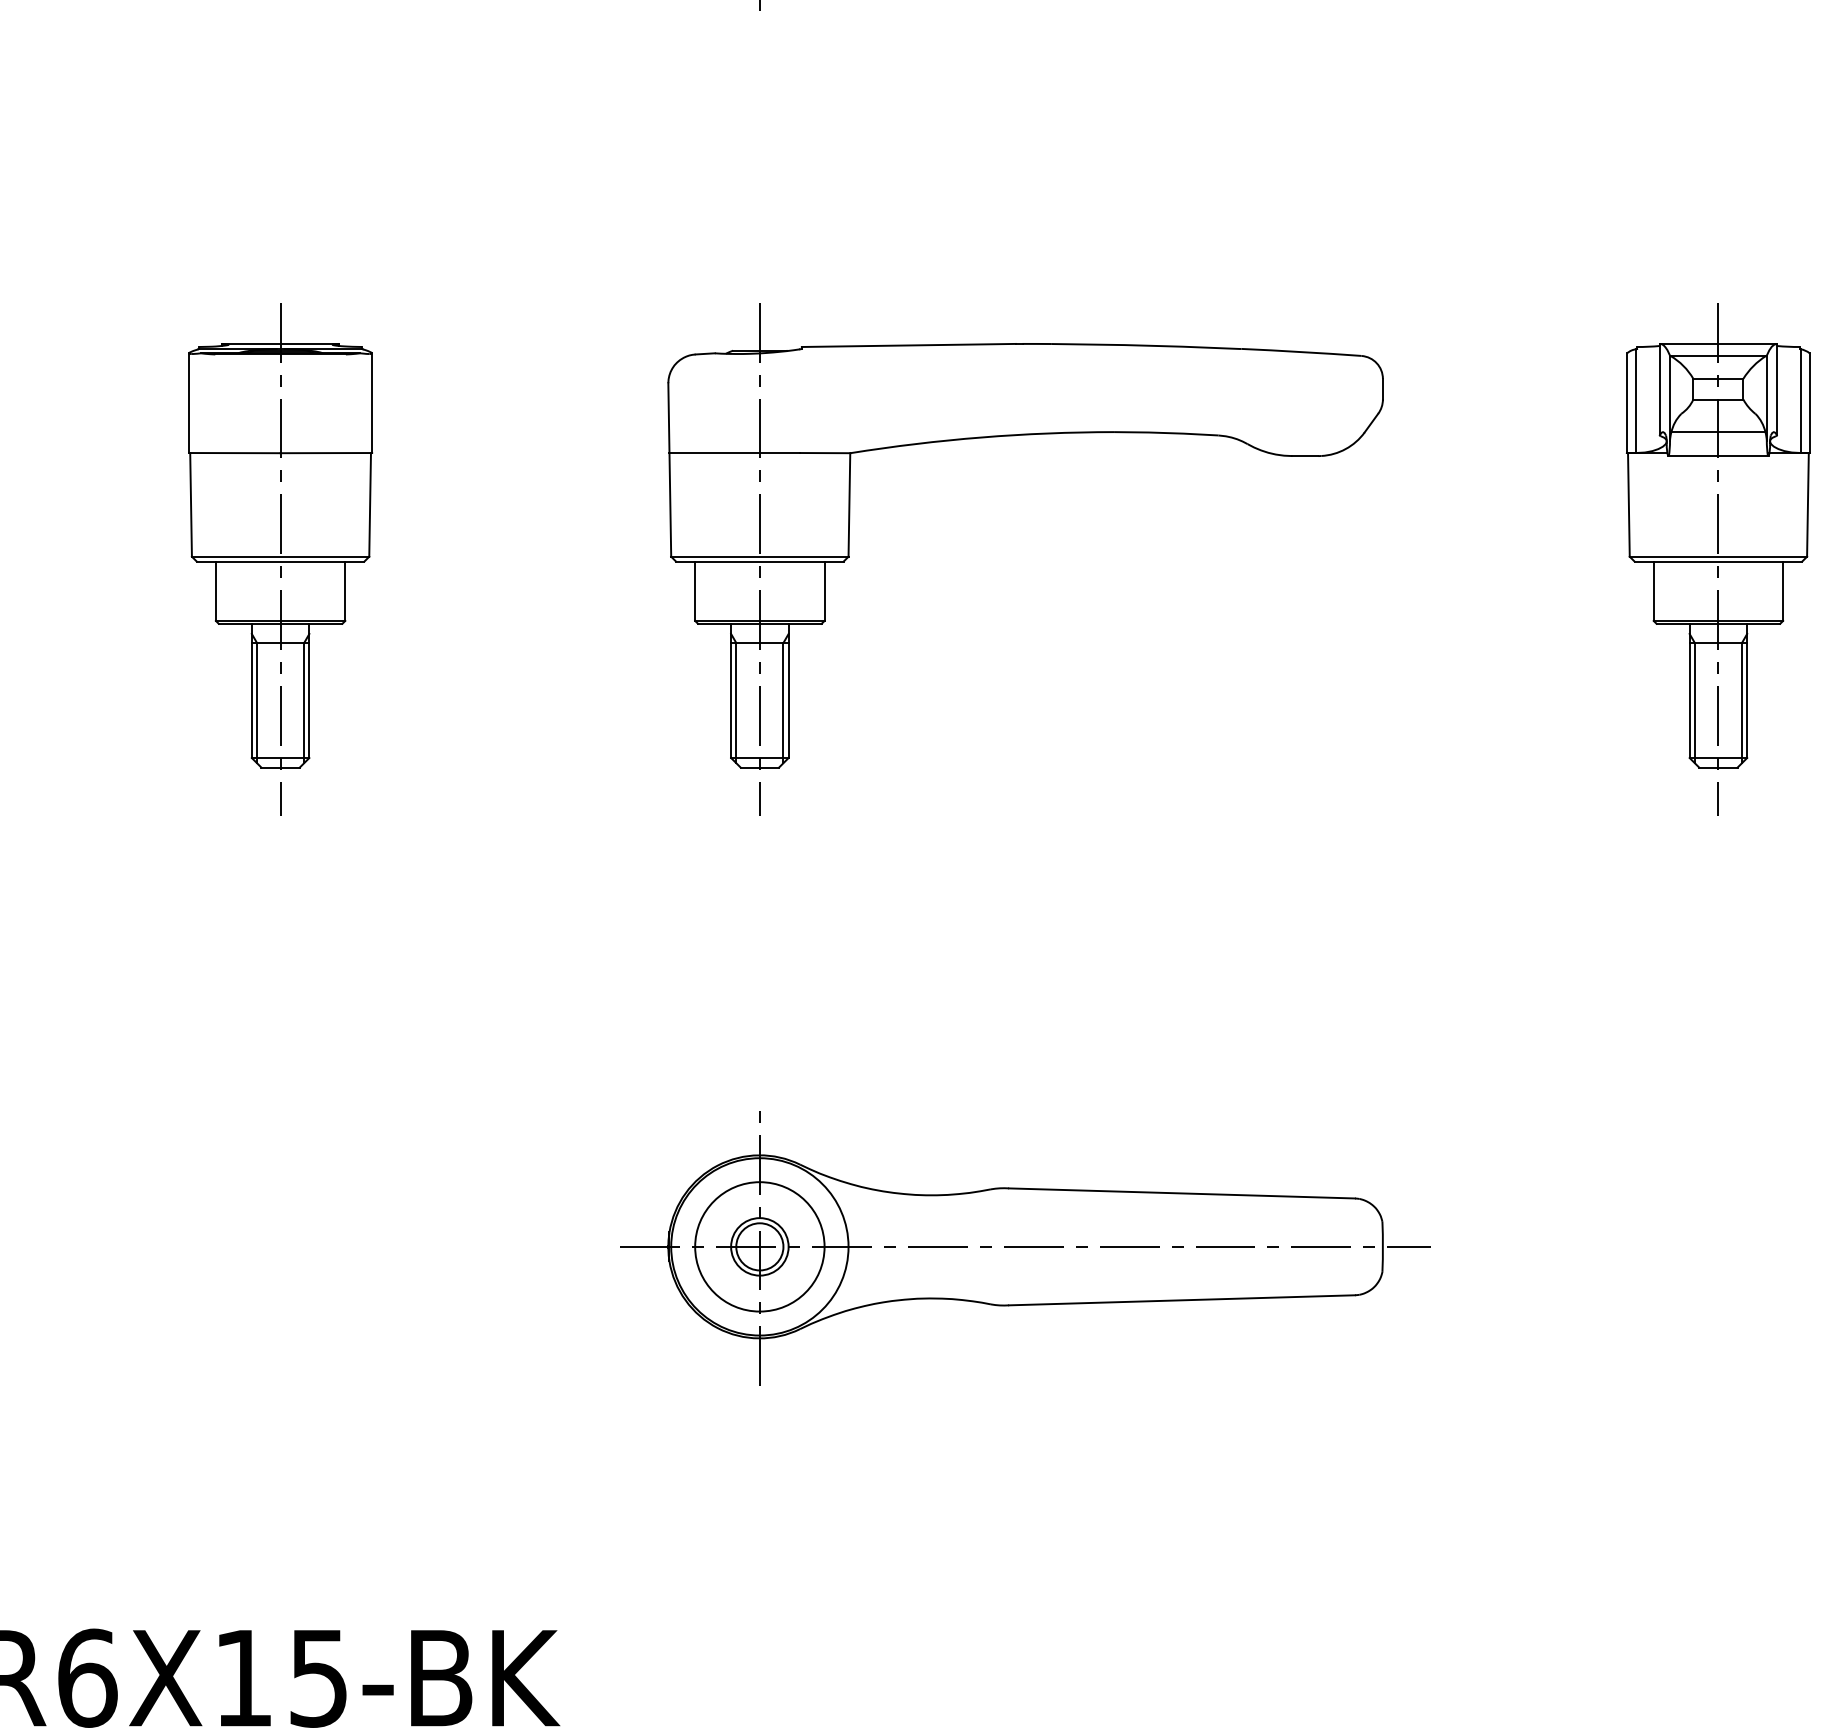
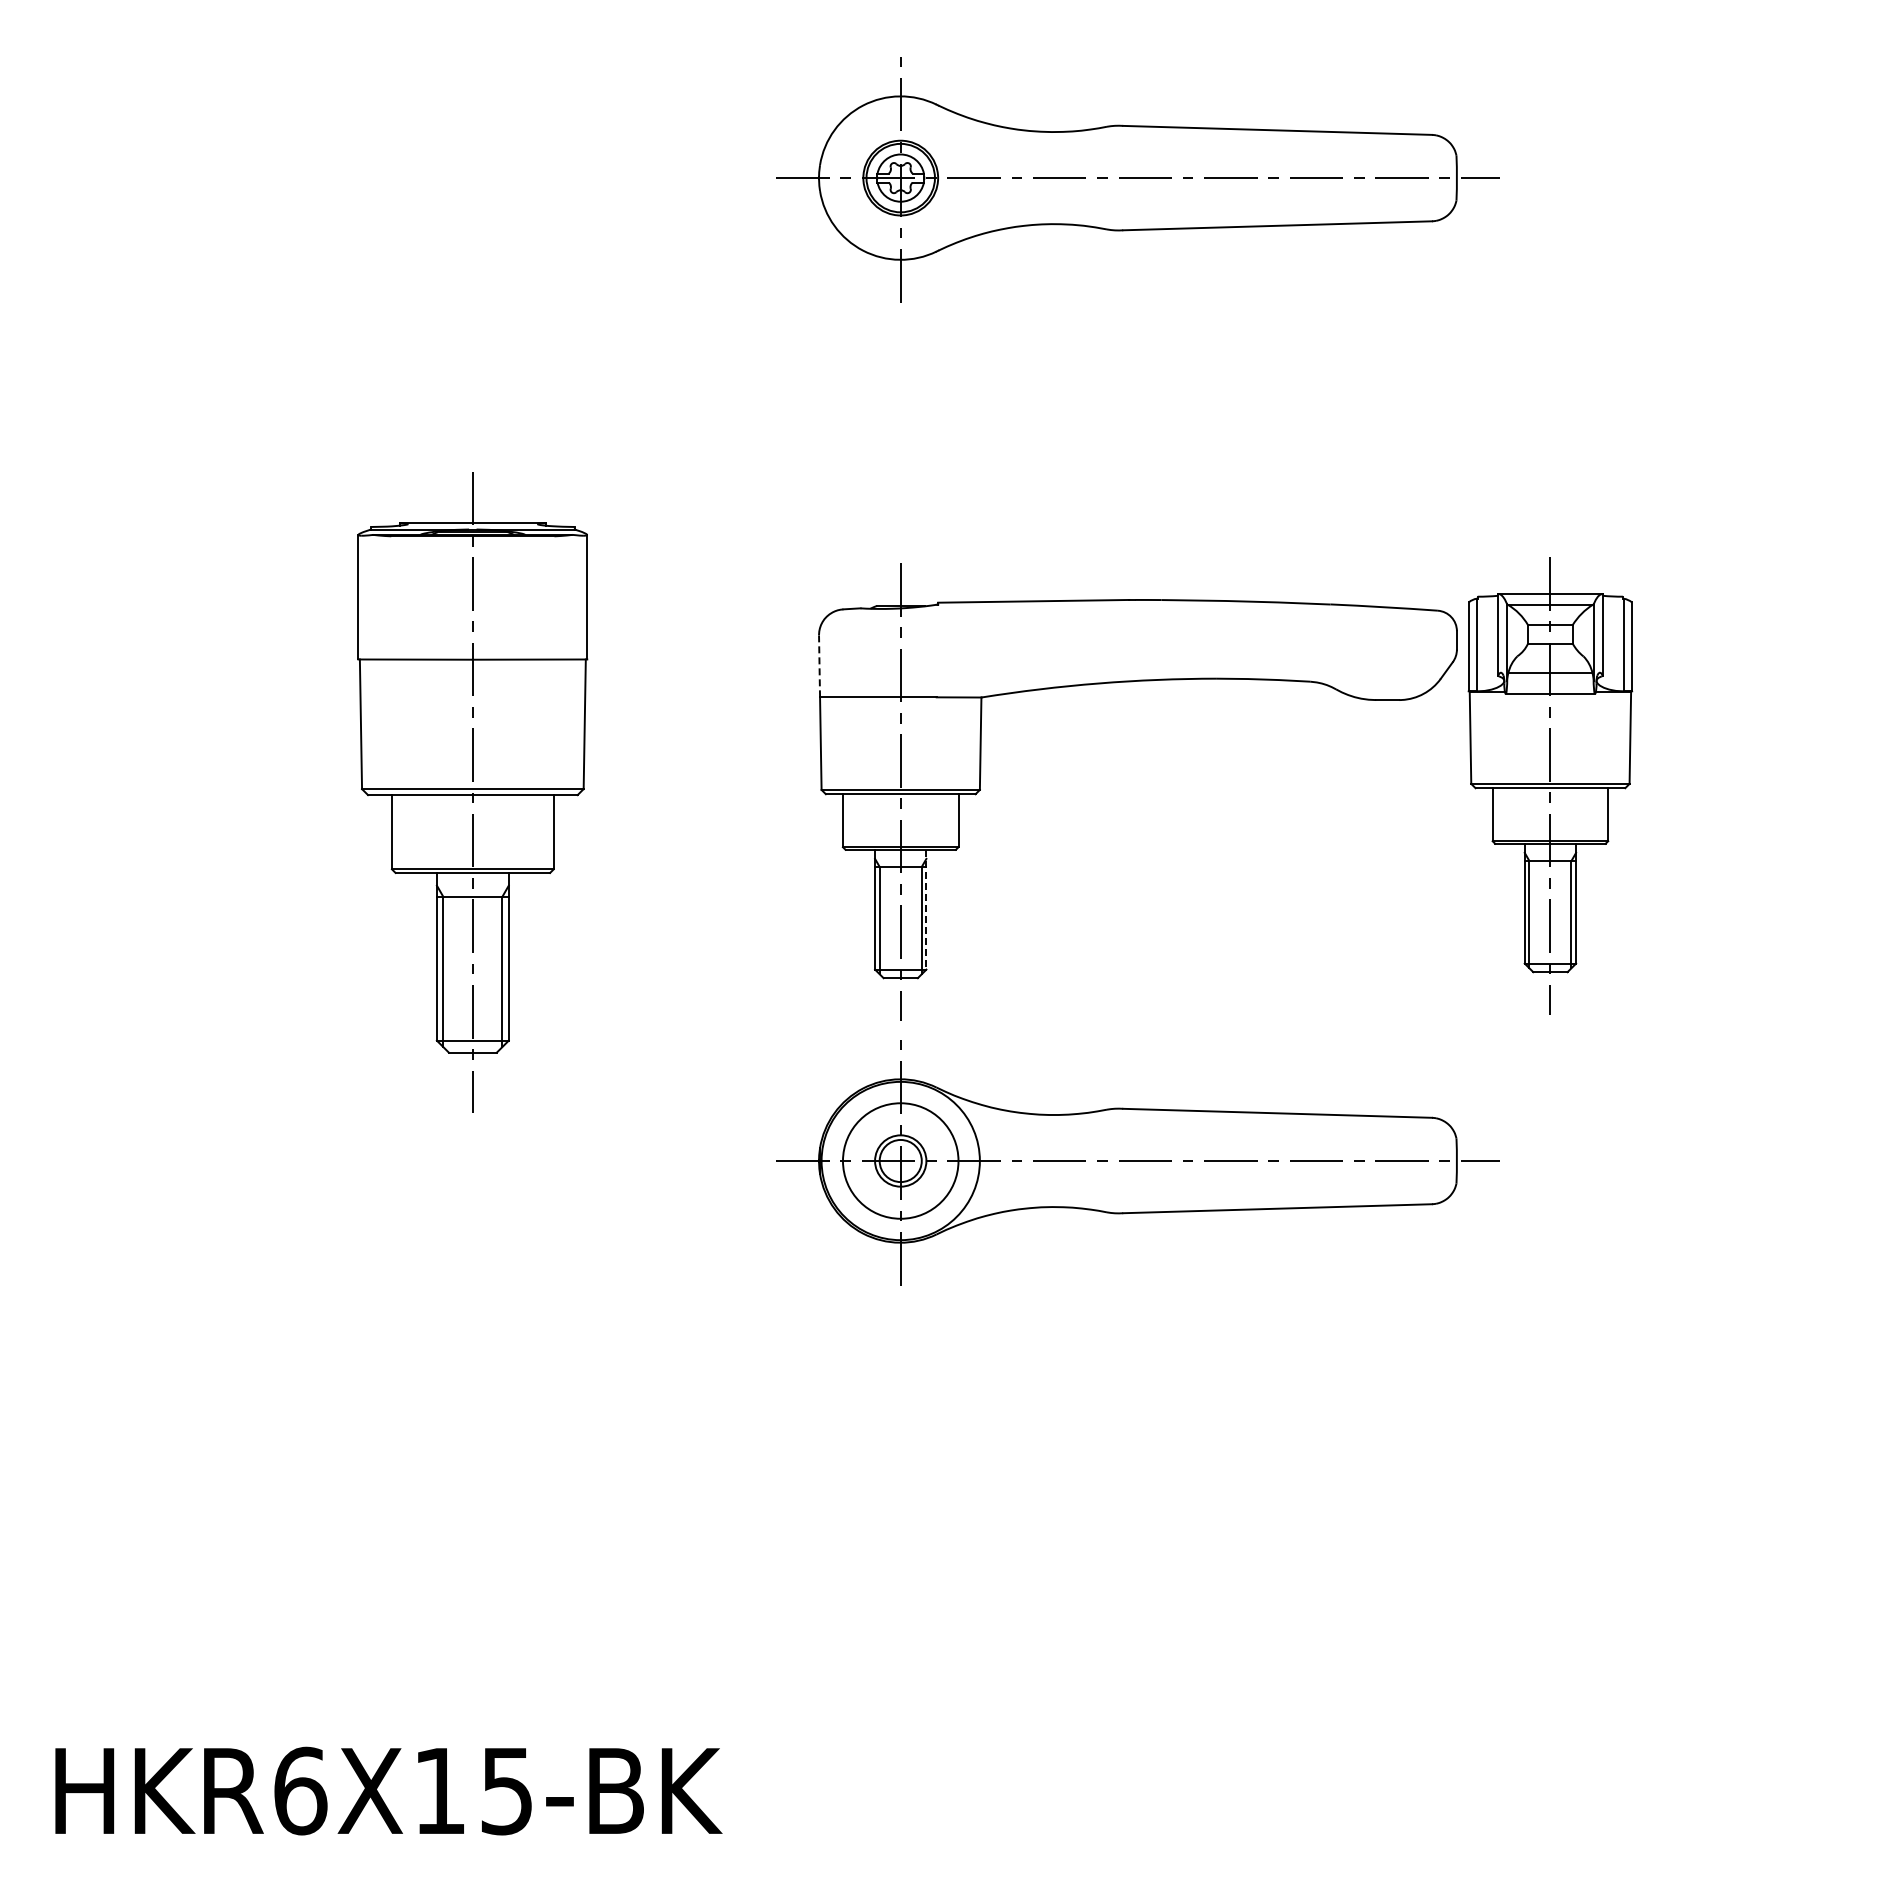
line: (668, 417) -> (819, 665), solid -> dashed
part: (280, 558) -> (472, 791), size x1.4
part: (1718, 558) -> (1550, 785), moved
line: (788, 690) -> (926, 909), solid -> dashed
part: (1025, 1248) -> (1137, 1162), moved

